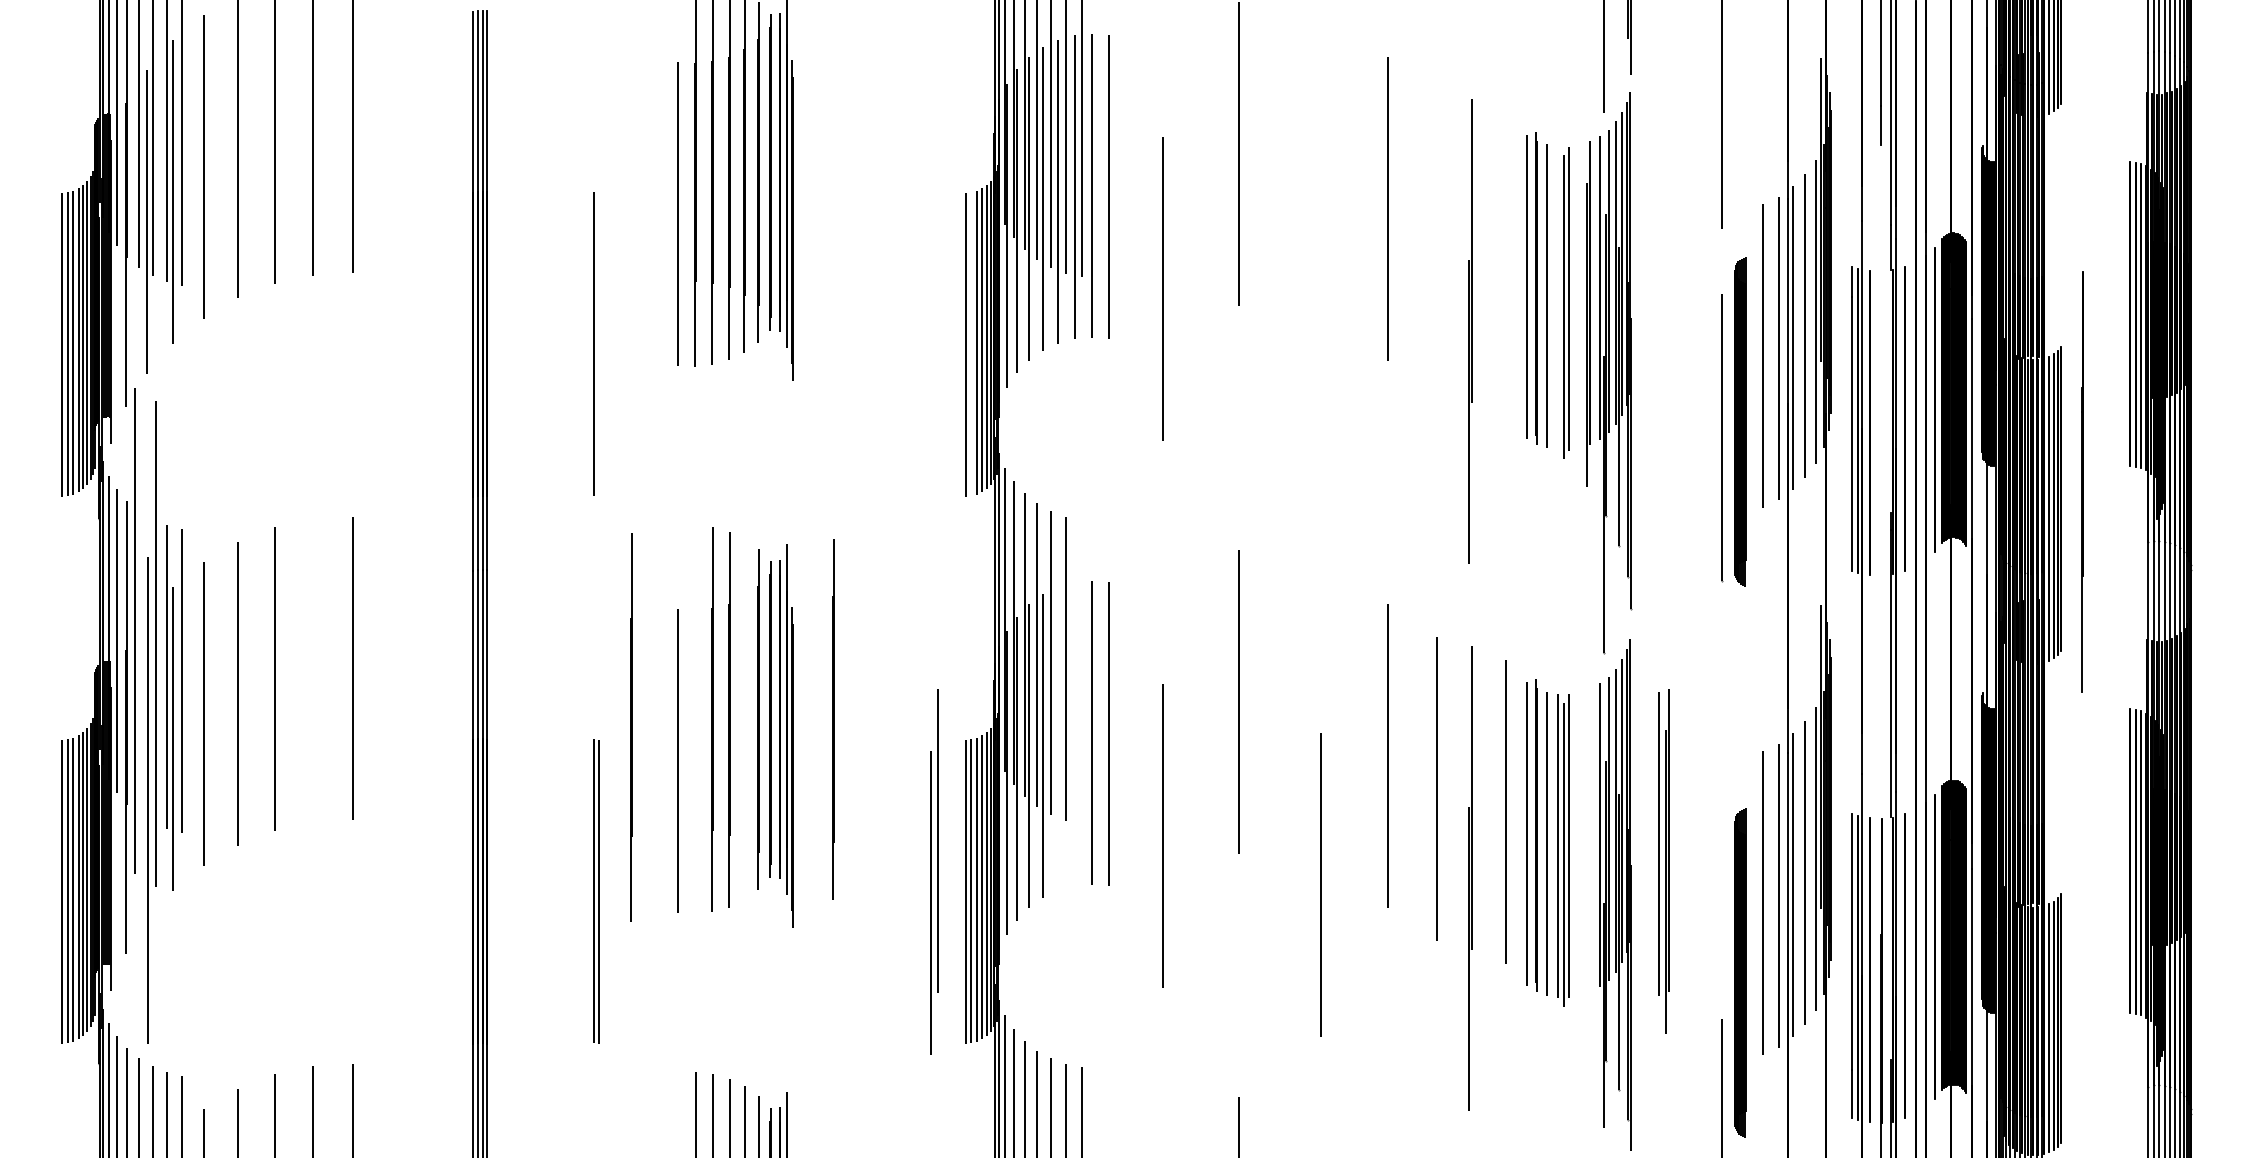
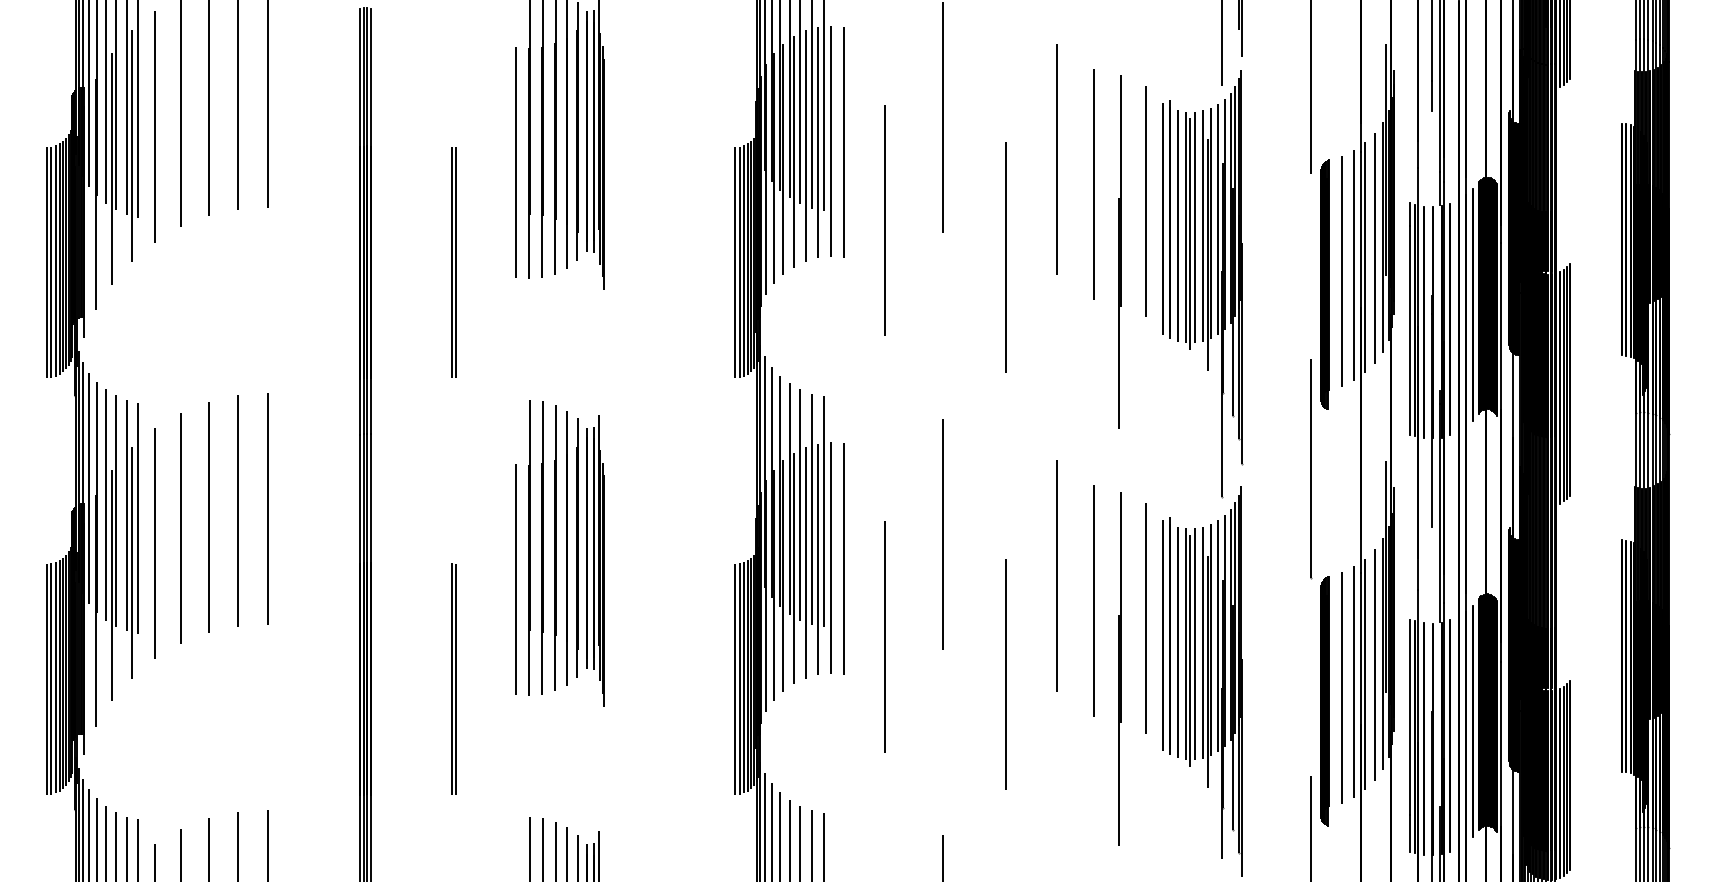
line: (1437, 241) -> (1094, 183), added
line: (1505, 264) -> (1146, 201), added
line: (1579, 296) -> (1202, 225), added
line: (1558, 298) -> (1186, 227), added
line: (1320, 337) -> (1005, 257), added
line: (598, 344) -> (455, 262), added
line: (971, 344) -> (739, 262), added
part: (1740, 421) -> (1325, 284), moved
line: (1722, 438) -> (1311, 469), moved
line: (2082, 481) -> (1432, 366), moved
line: (312, 670) -> (237, 510), added
part: (145, 715) -> (110, 544), size x0.62
line: (833, 719) -> (566, 547), moved
line: (631, 727) -> (529, 547), moved
line: (1058, 739) -> (805, 563), added
part: (1663, 861) -> (1206, 656), moved
part: (934, 871) -> (821, 535), moved
part: (1740, 972) -> (1325, 701), moved

